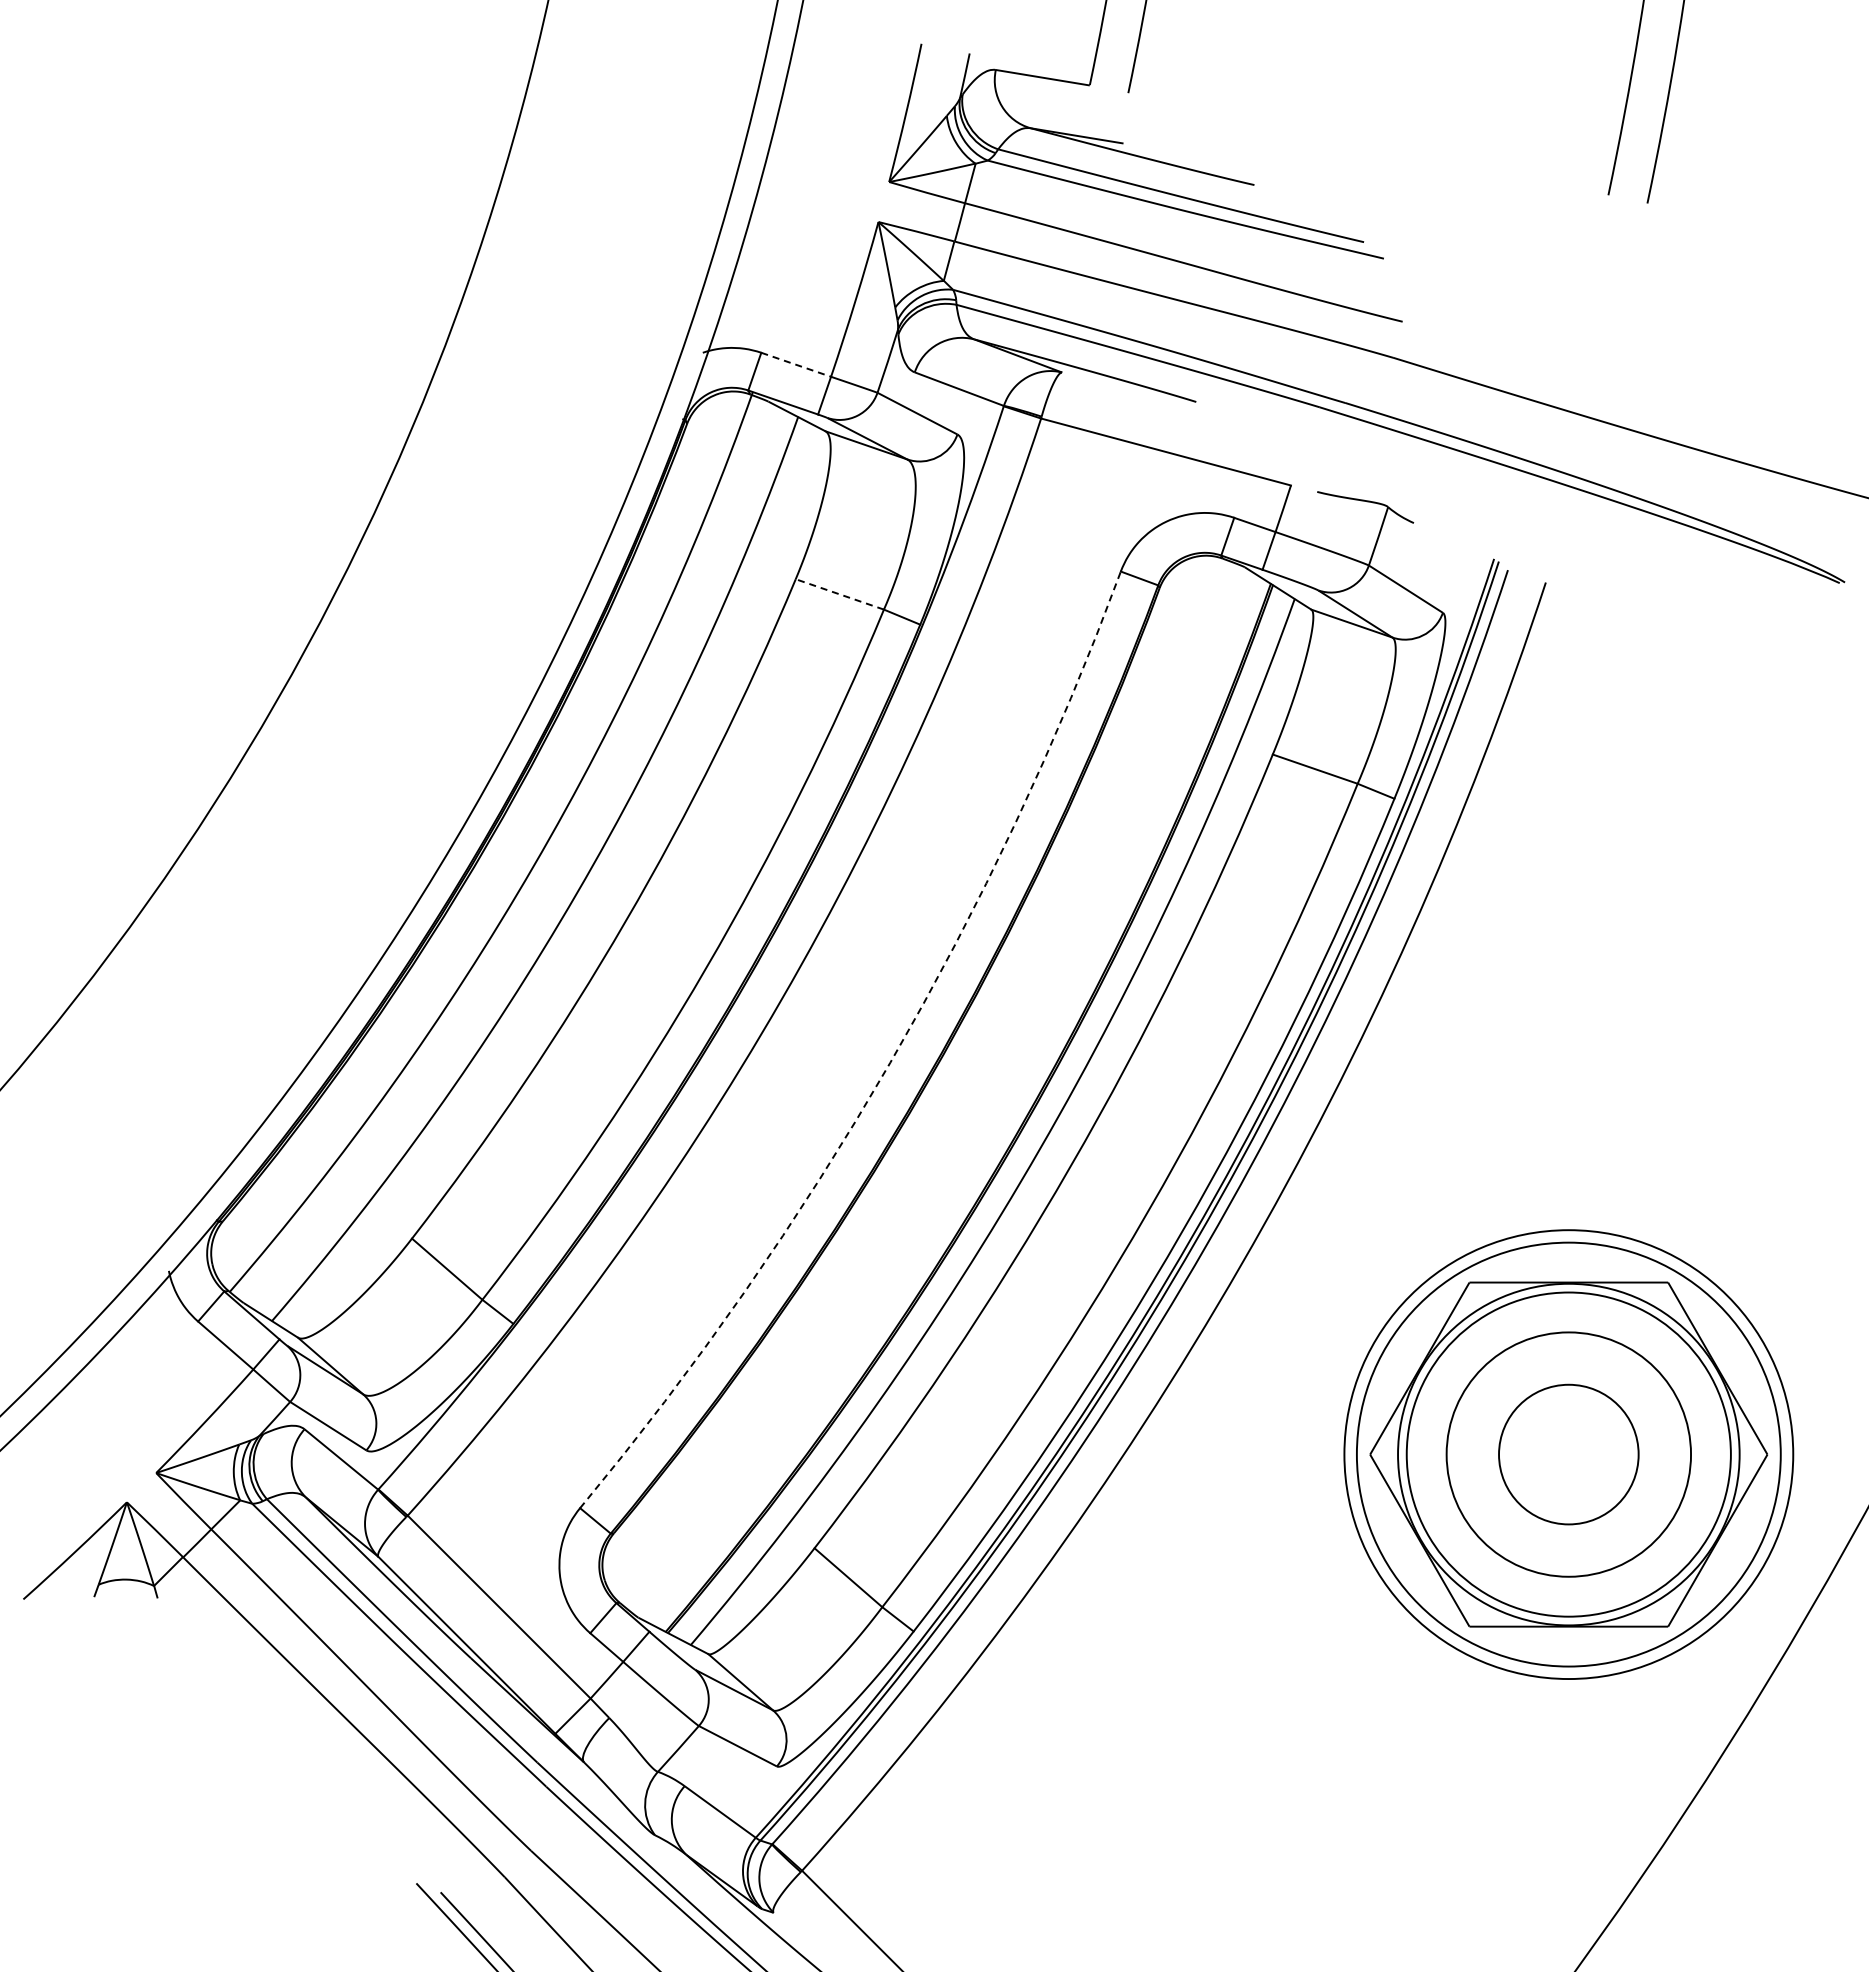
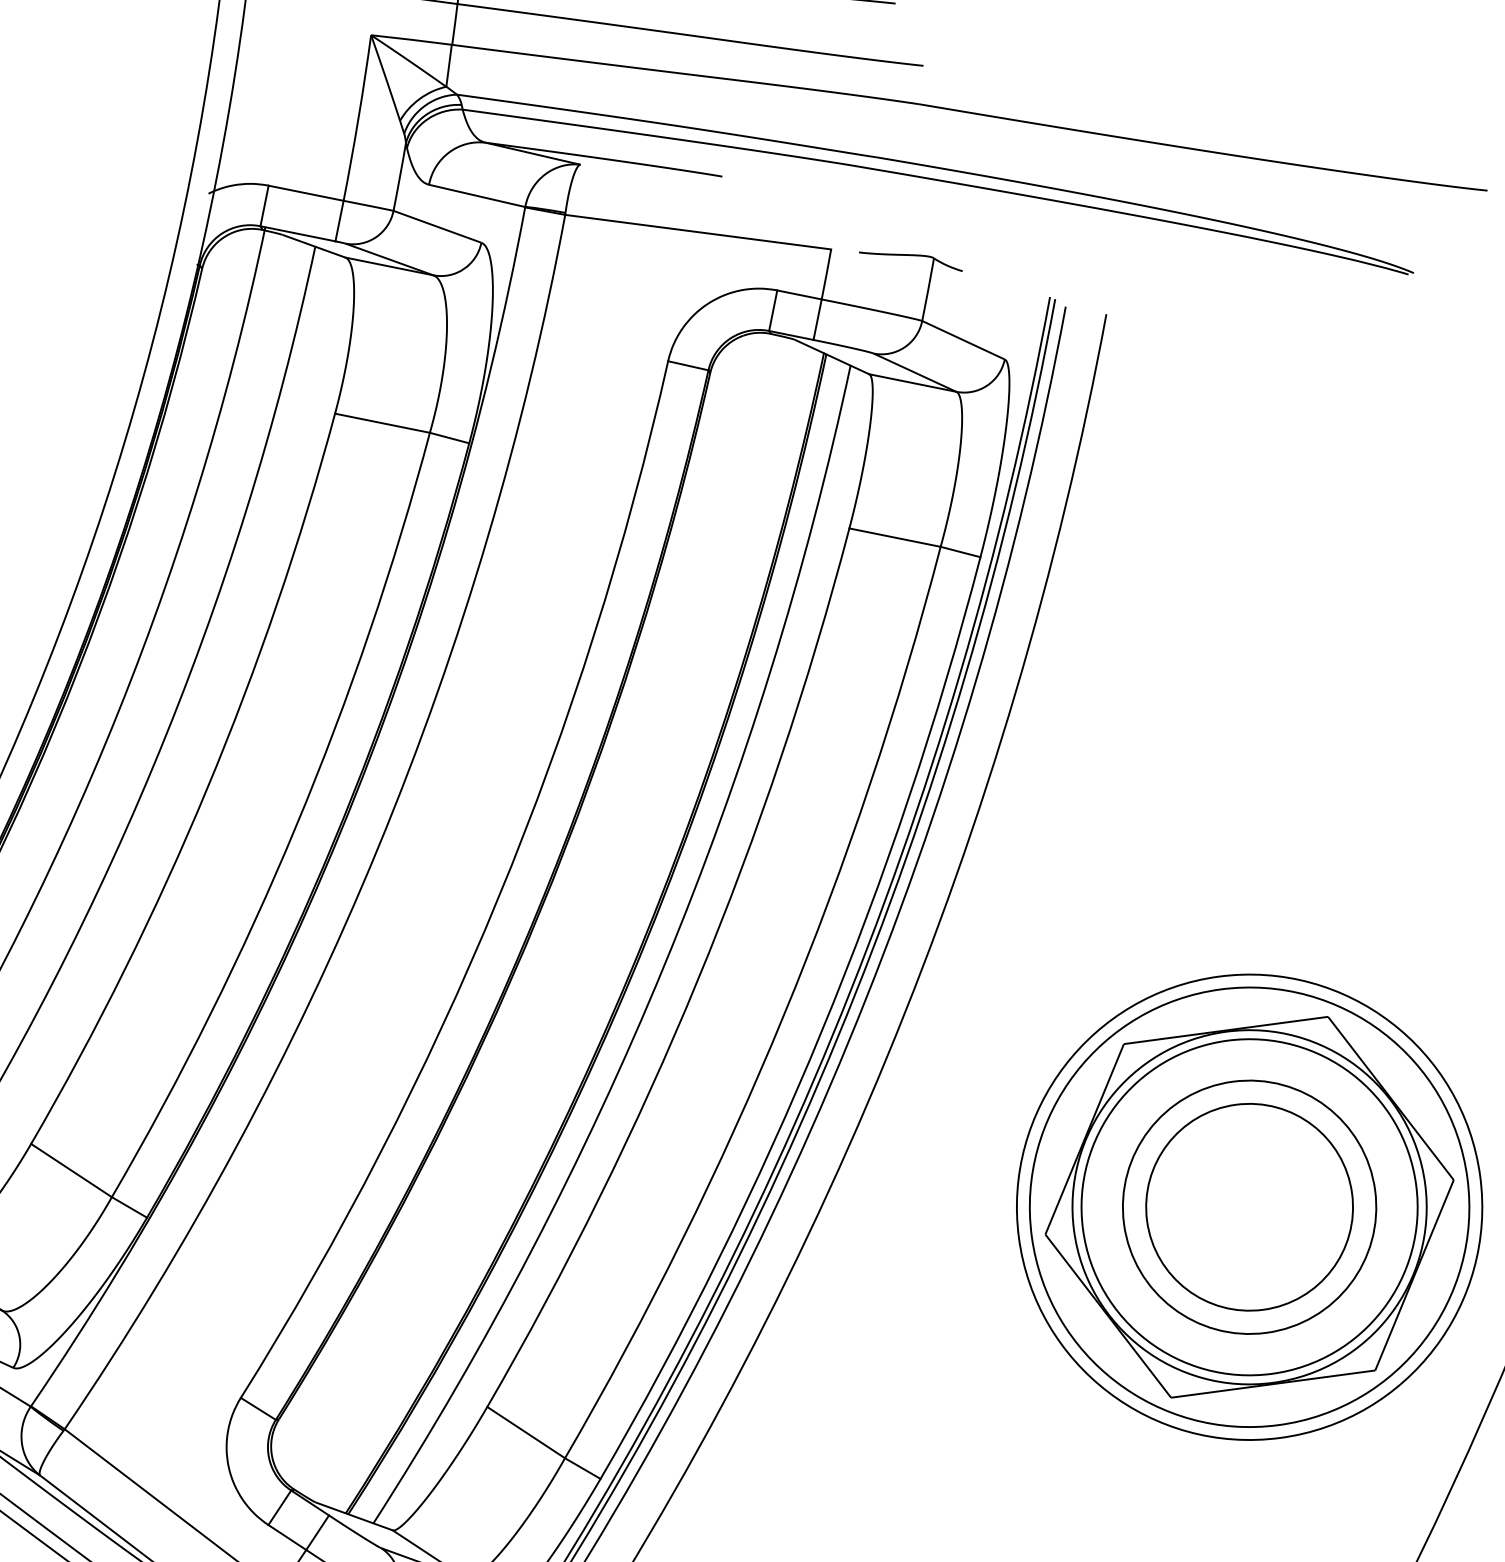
line: (796, 364) -> (306, 192), dashed -> solid
line: (839, 594) -> (382, 423), dashed -> solid
arc: (890, 1062) -> (498, 897), dashed -> solid
circle: (1568, 1454) -> (1249, 1207), size x1.43

